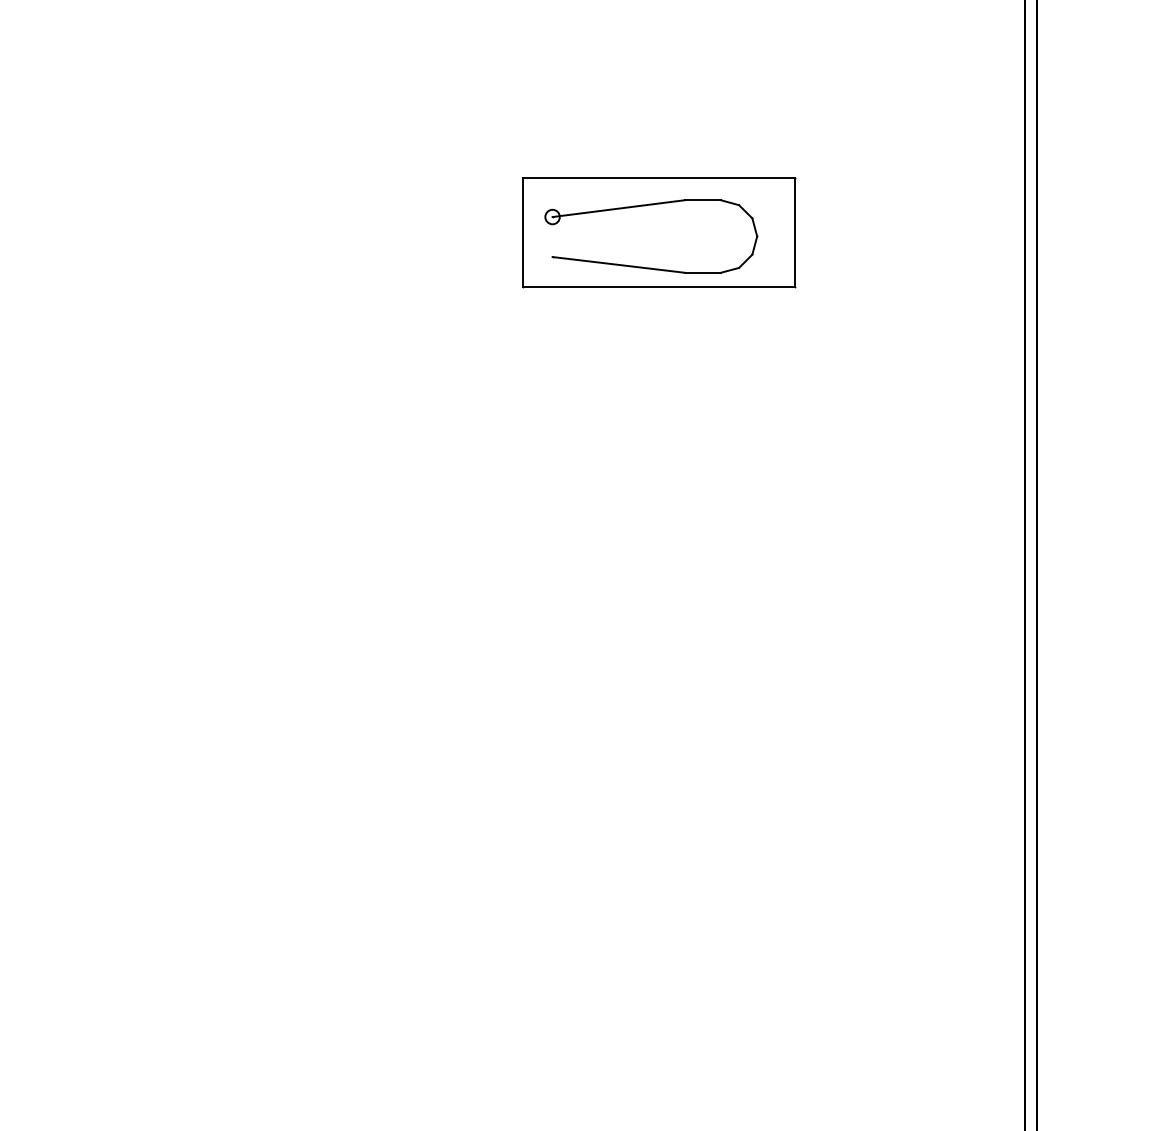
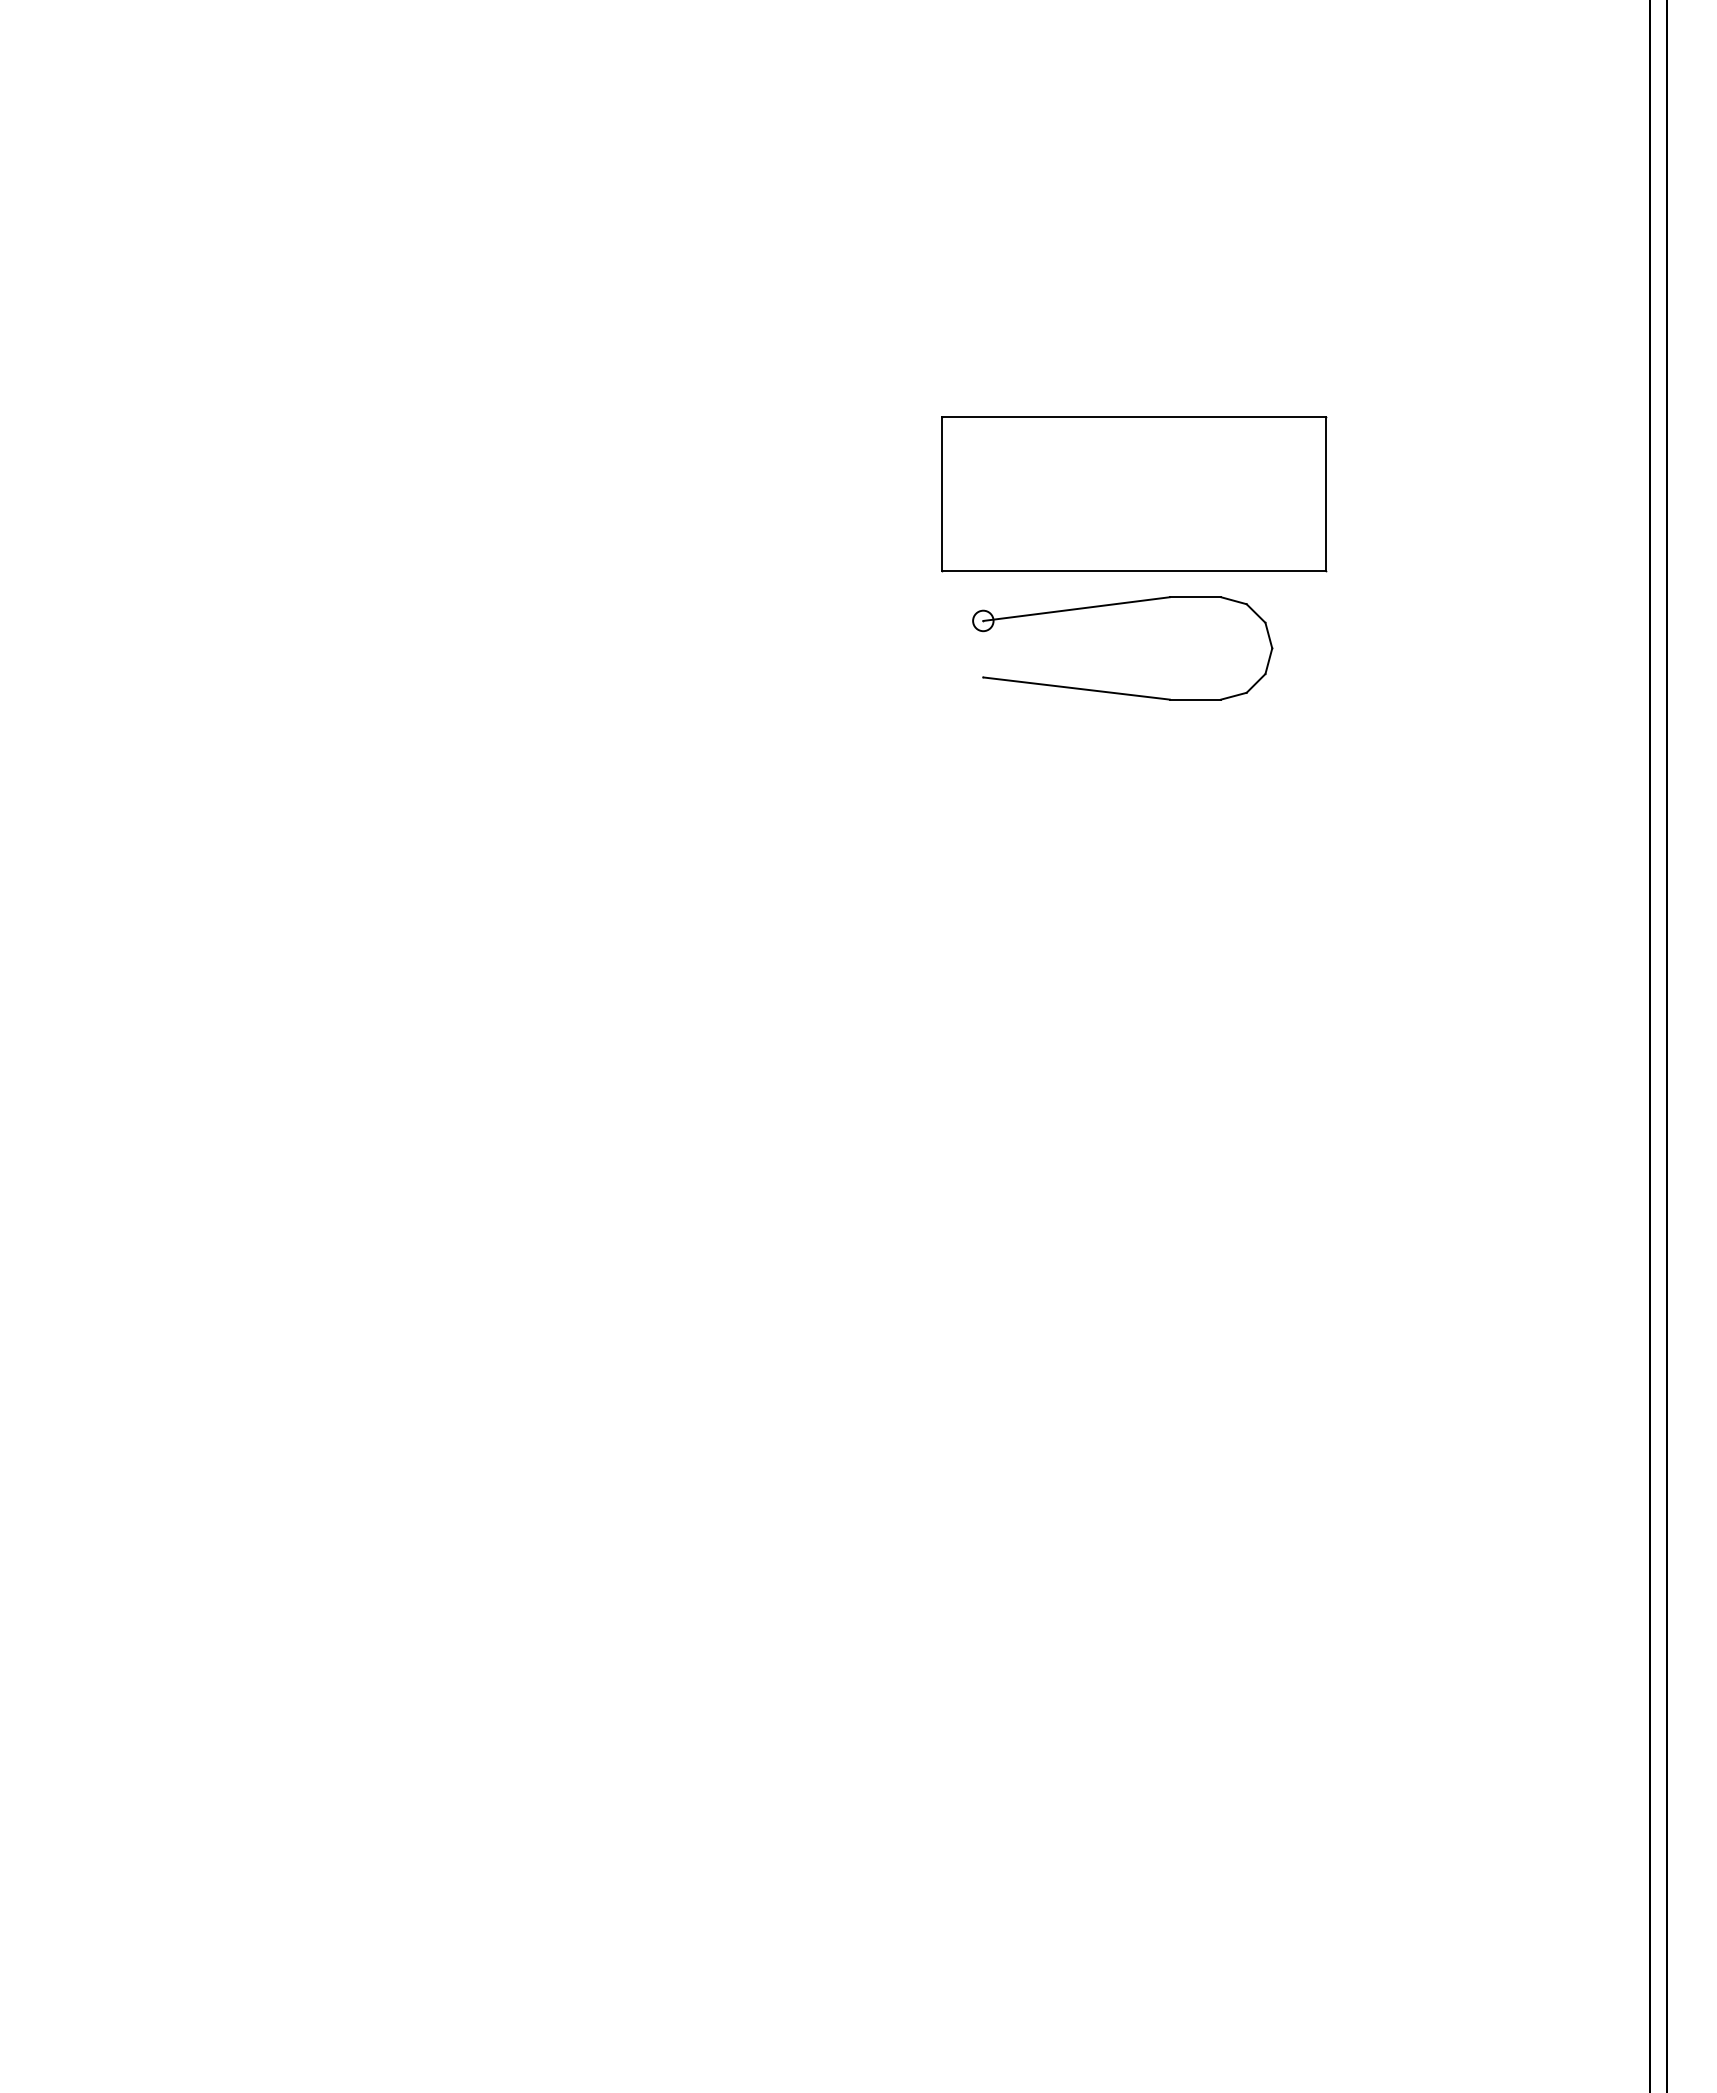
part: (645, 206) -> (1114, 605), moved

